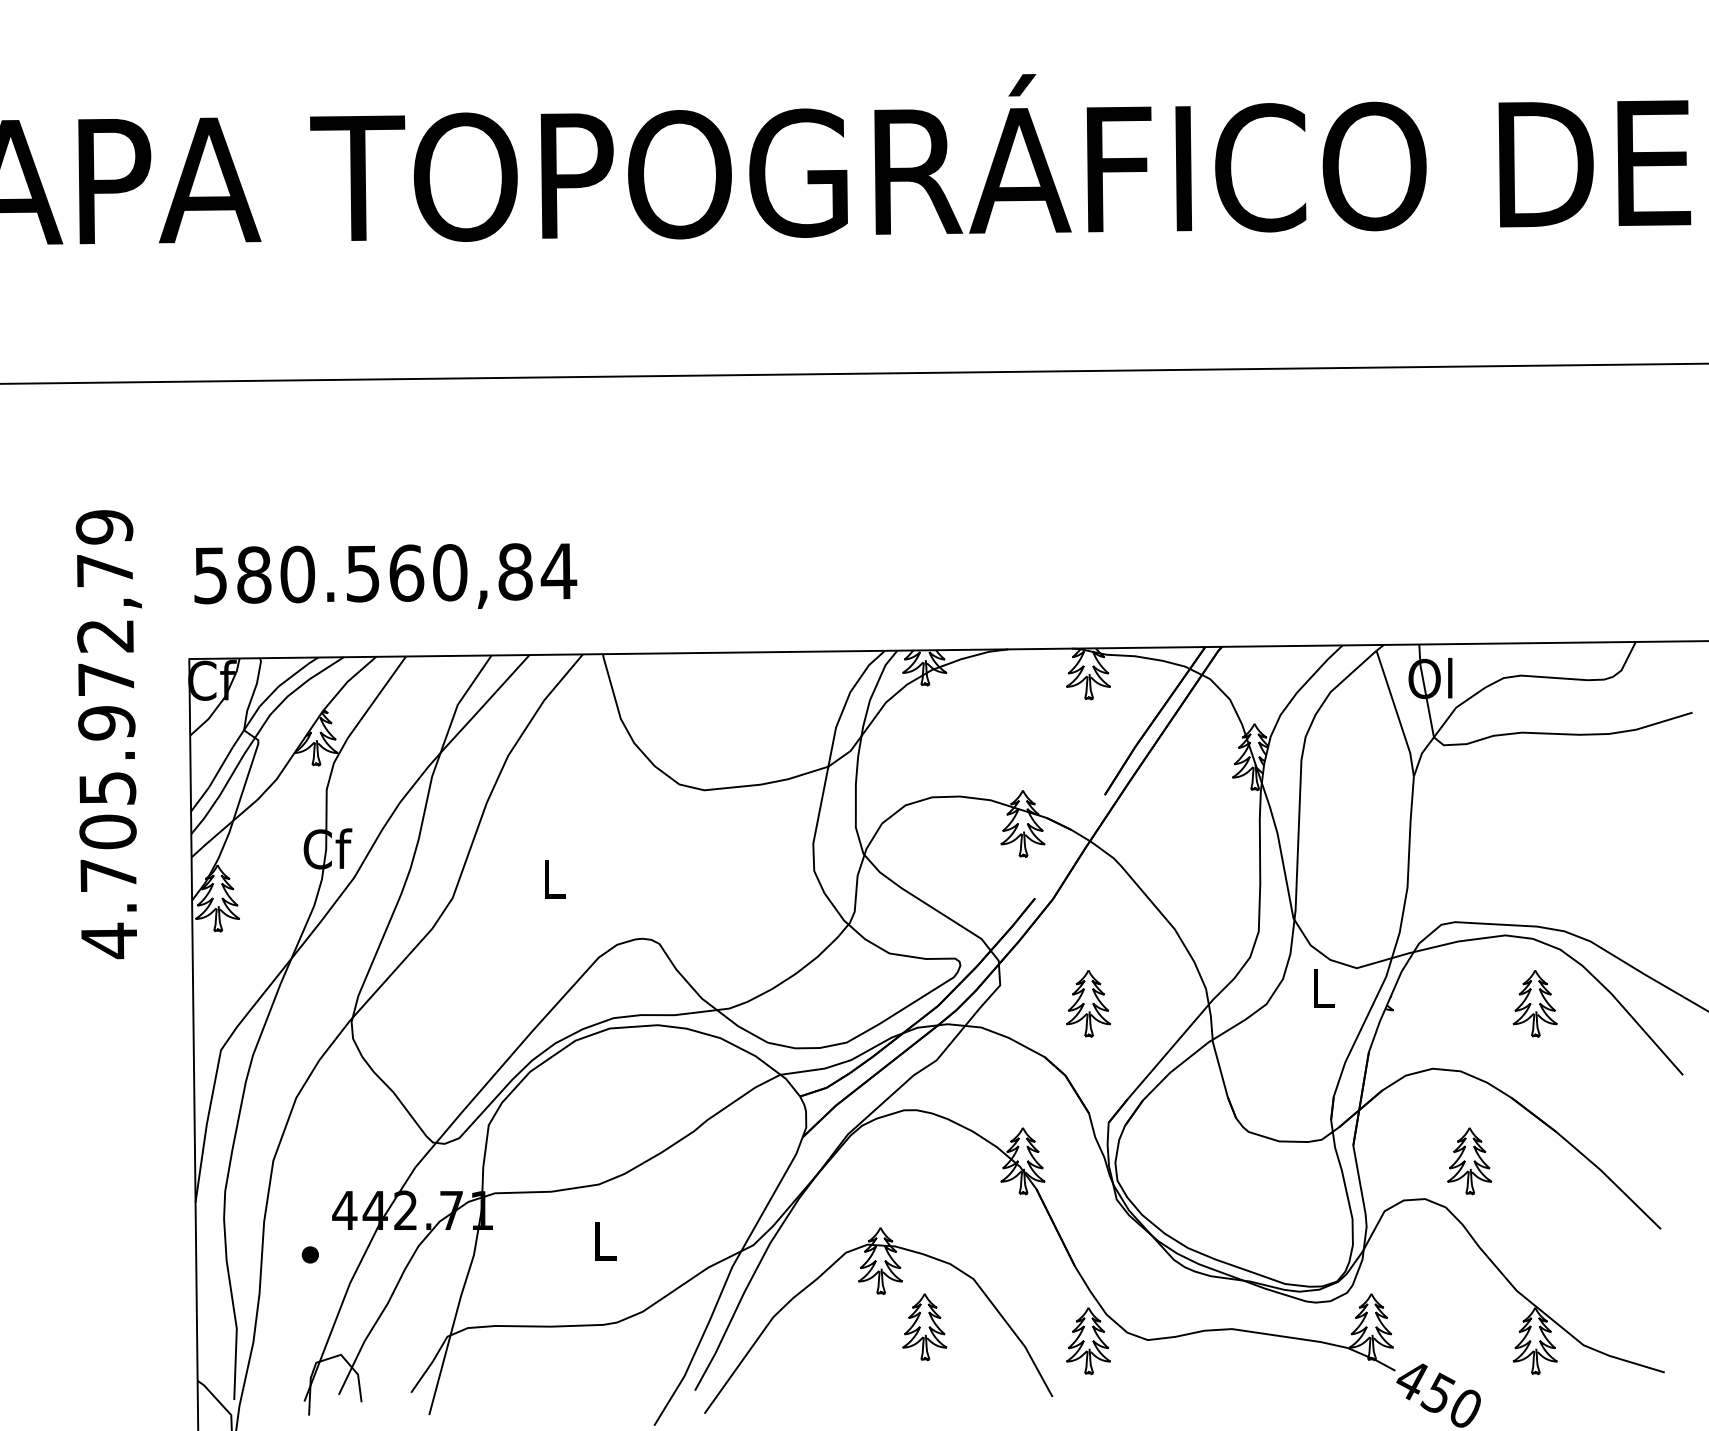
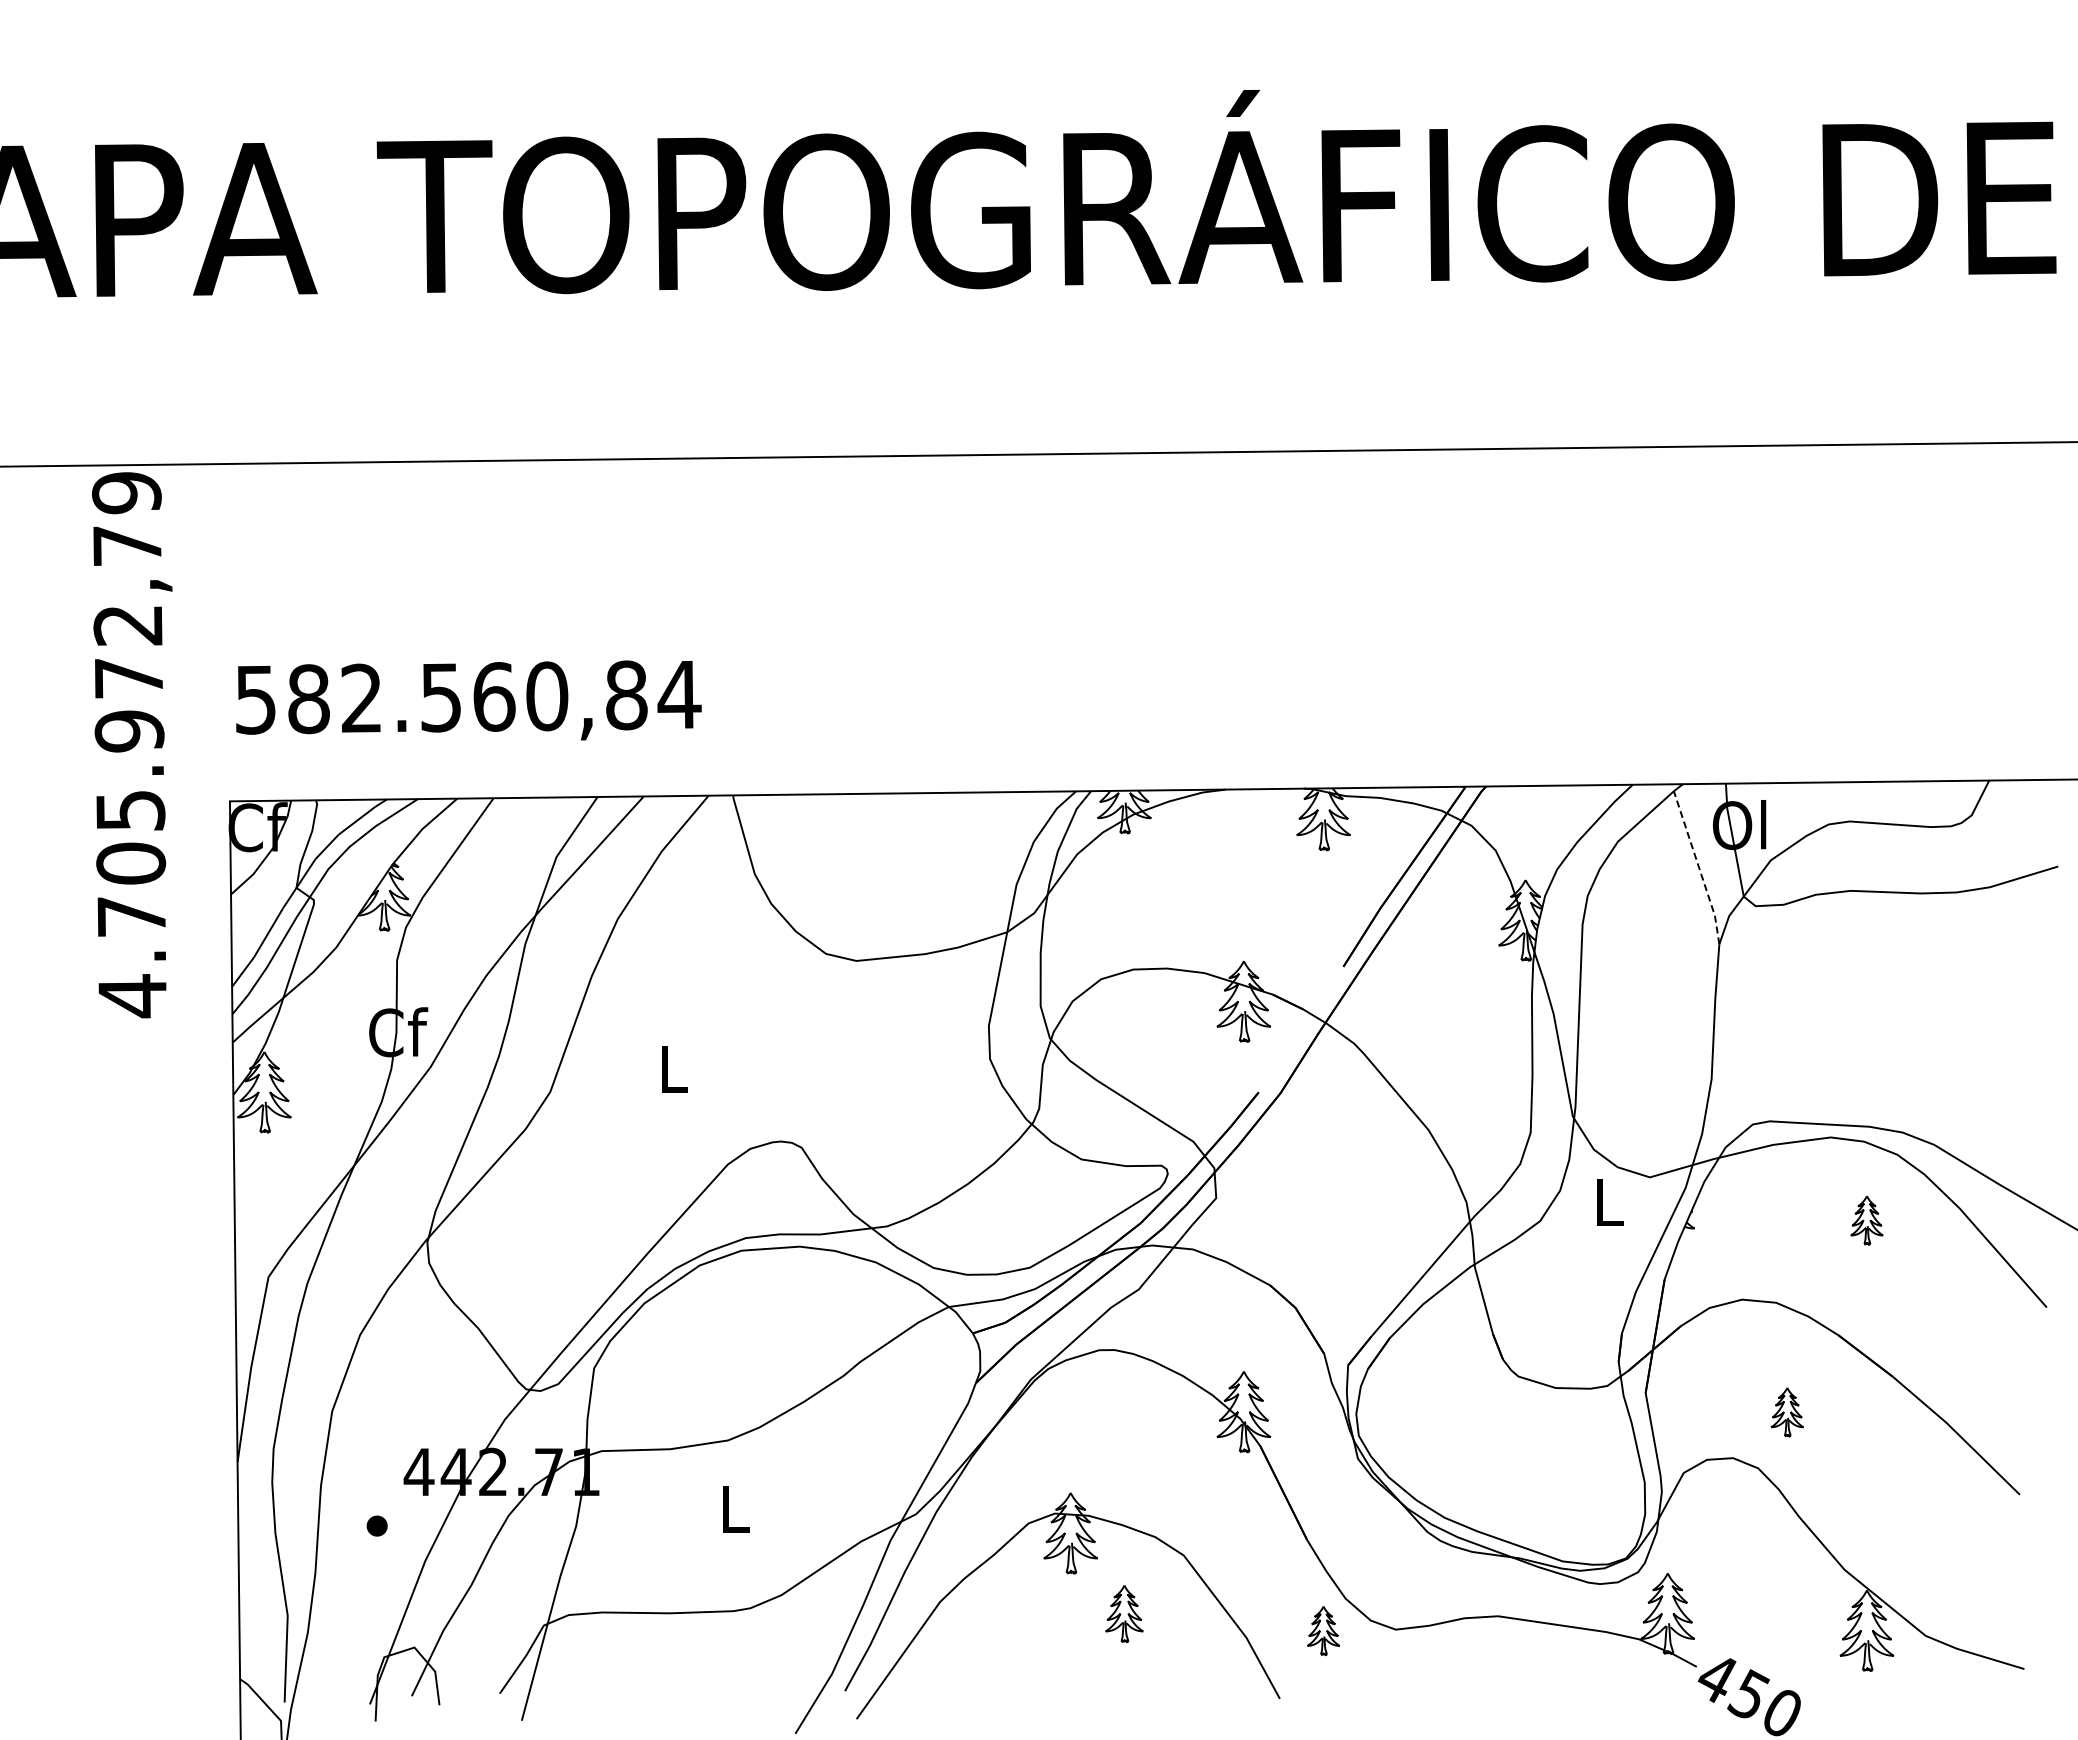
text: (297, 574) -> (361, 698), 580.560,84 -> 582.560,84
line: (1397, 713) -> (1699, 867), solid -> dashed
text: (109, 734) -> (132, 745), moved
part: (1088, 1003) -> (1323, 1220), removed
part: (1534, 1003) -> (1866, 1220), size x0.6
part: (1469, 1161) -> (1787, 1412), size x0.6
part: (924, 1326) -> (1124, 1613), size x0.7
part: (1088, 1340) -> (1323, 1630), size x0.6

